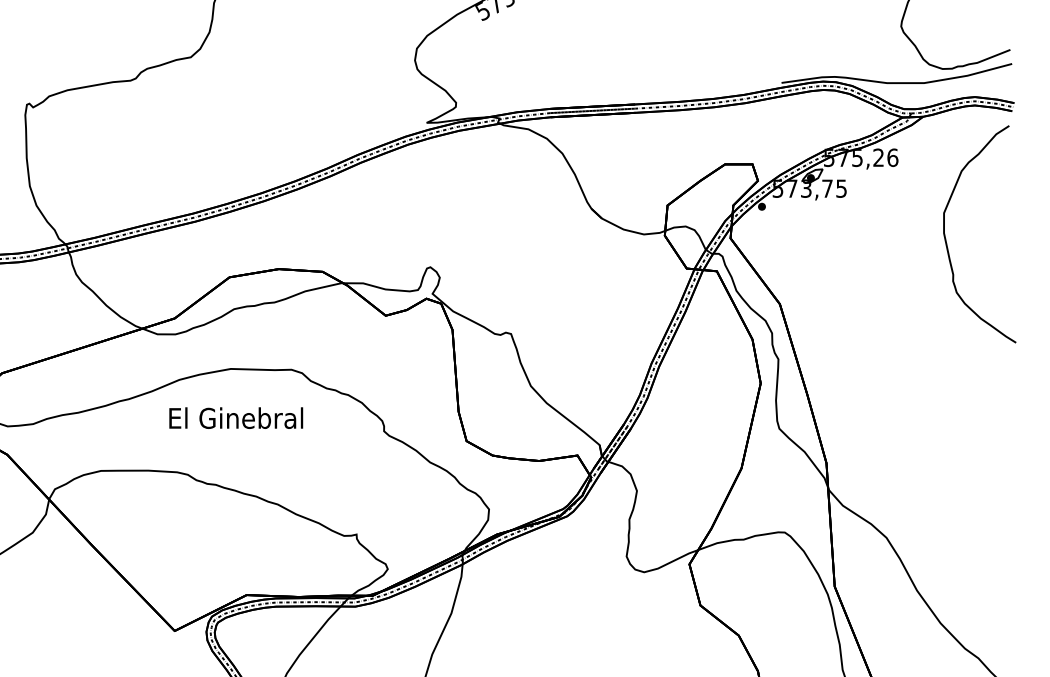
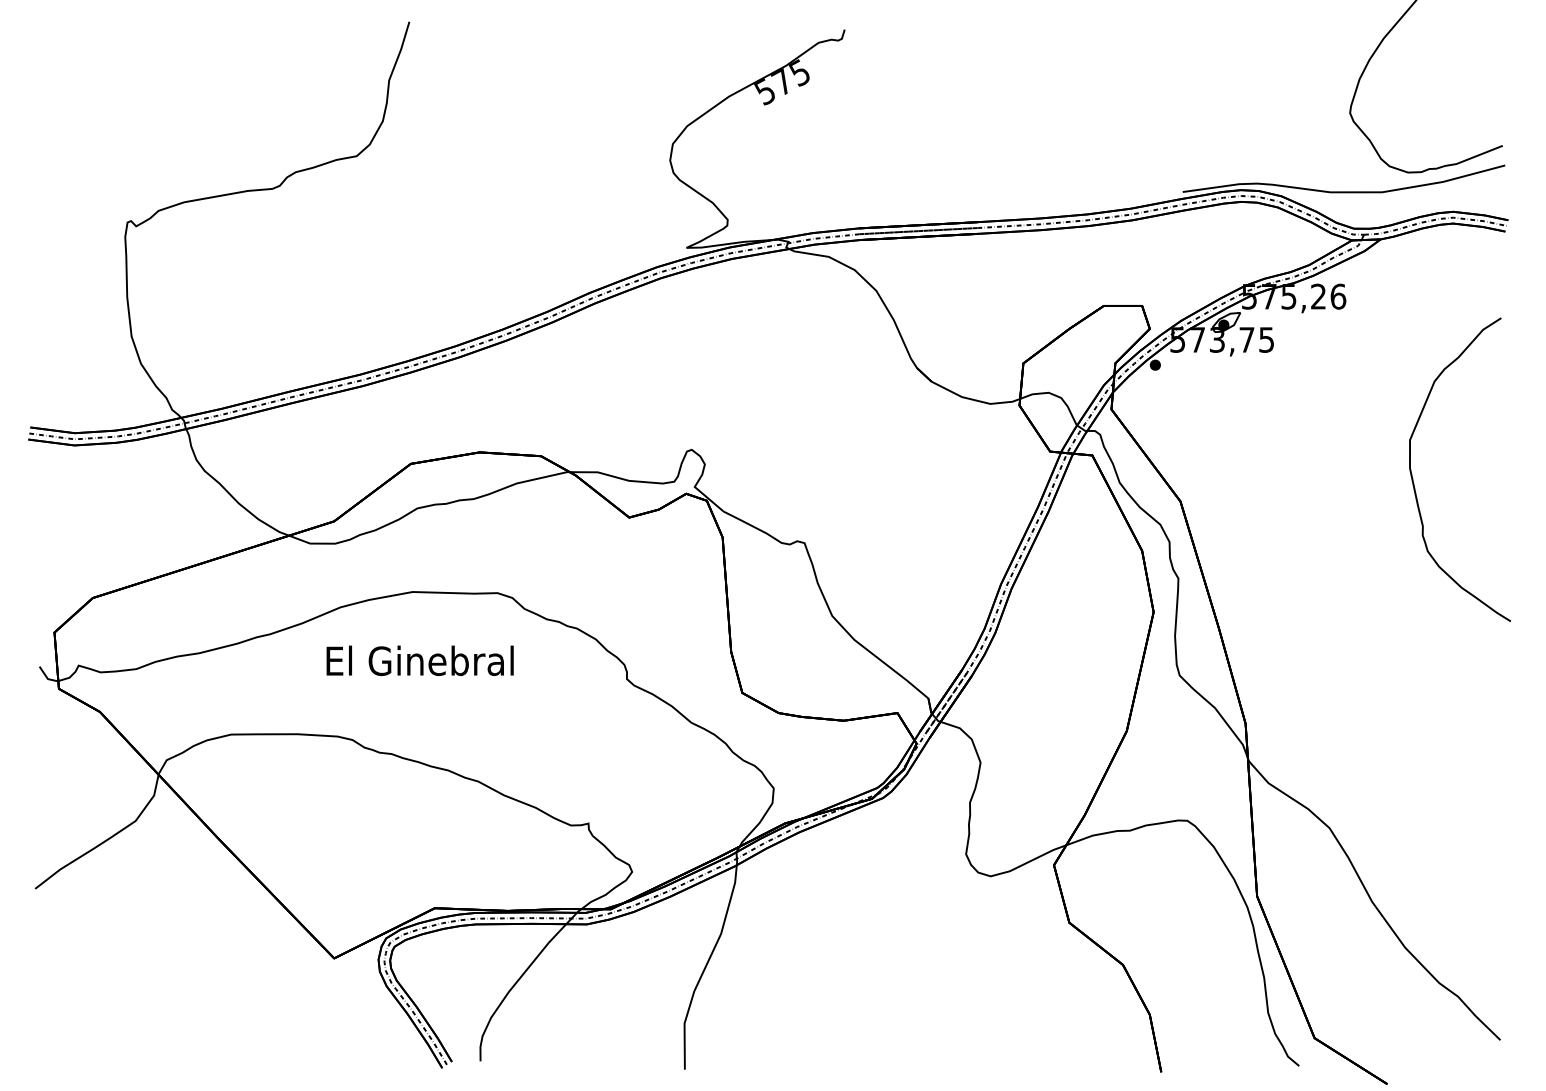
curve: (946, 240) -> (1413, 478), moved

